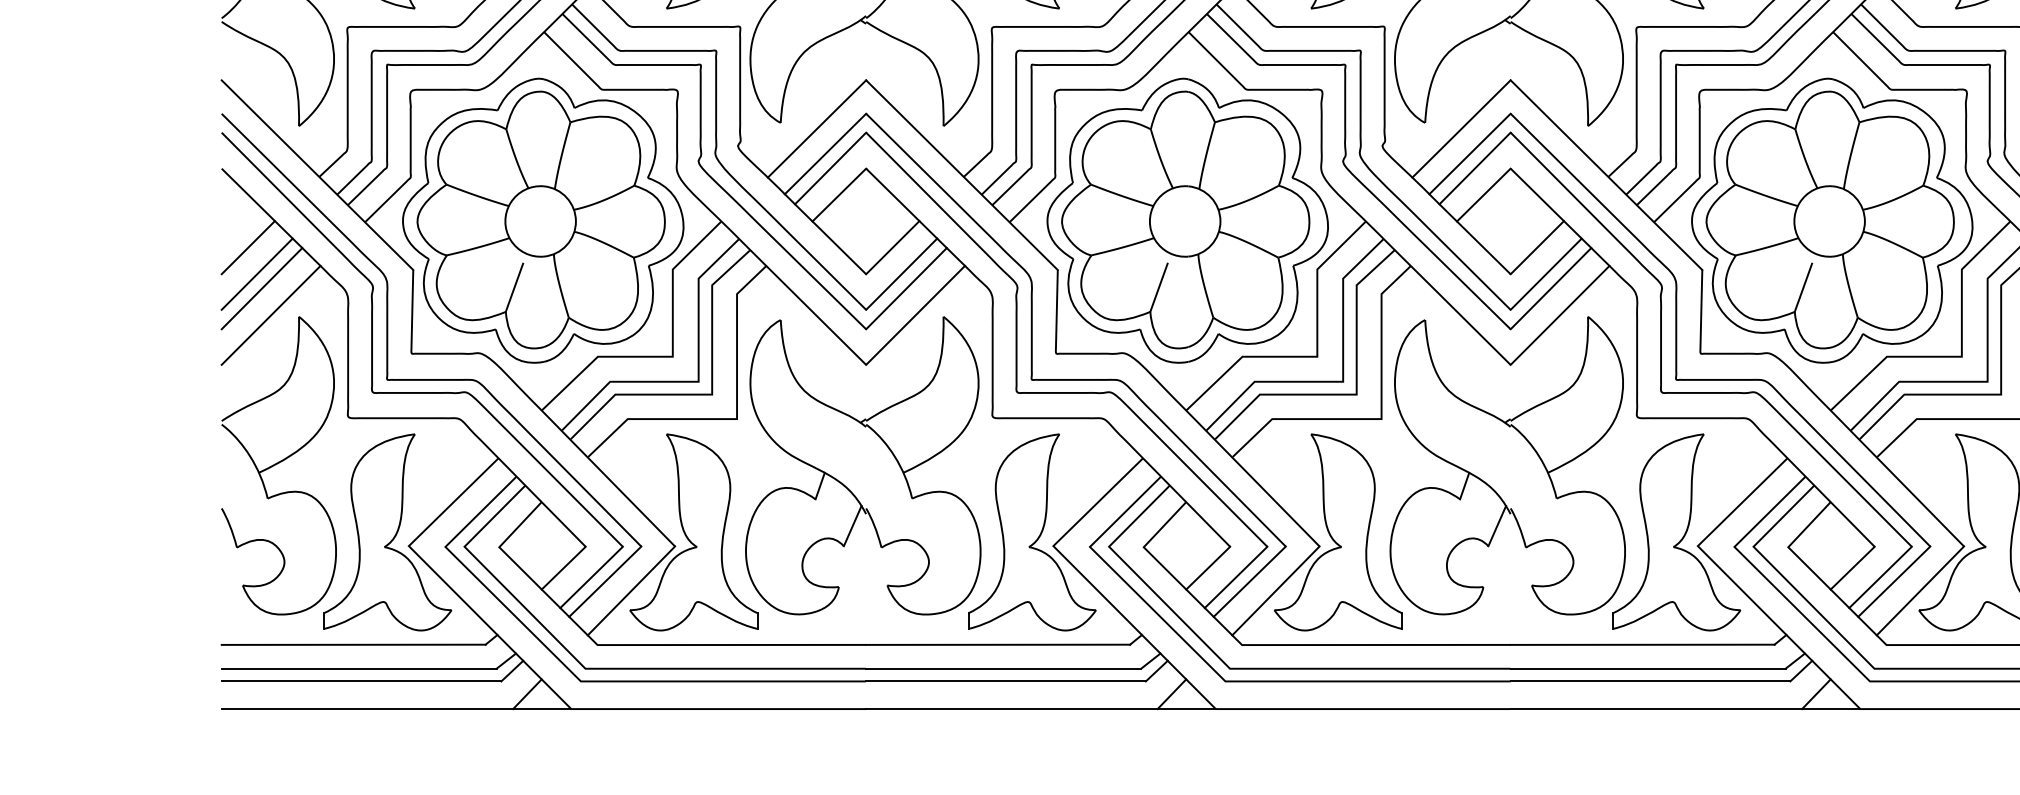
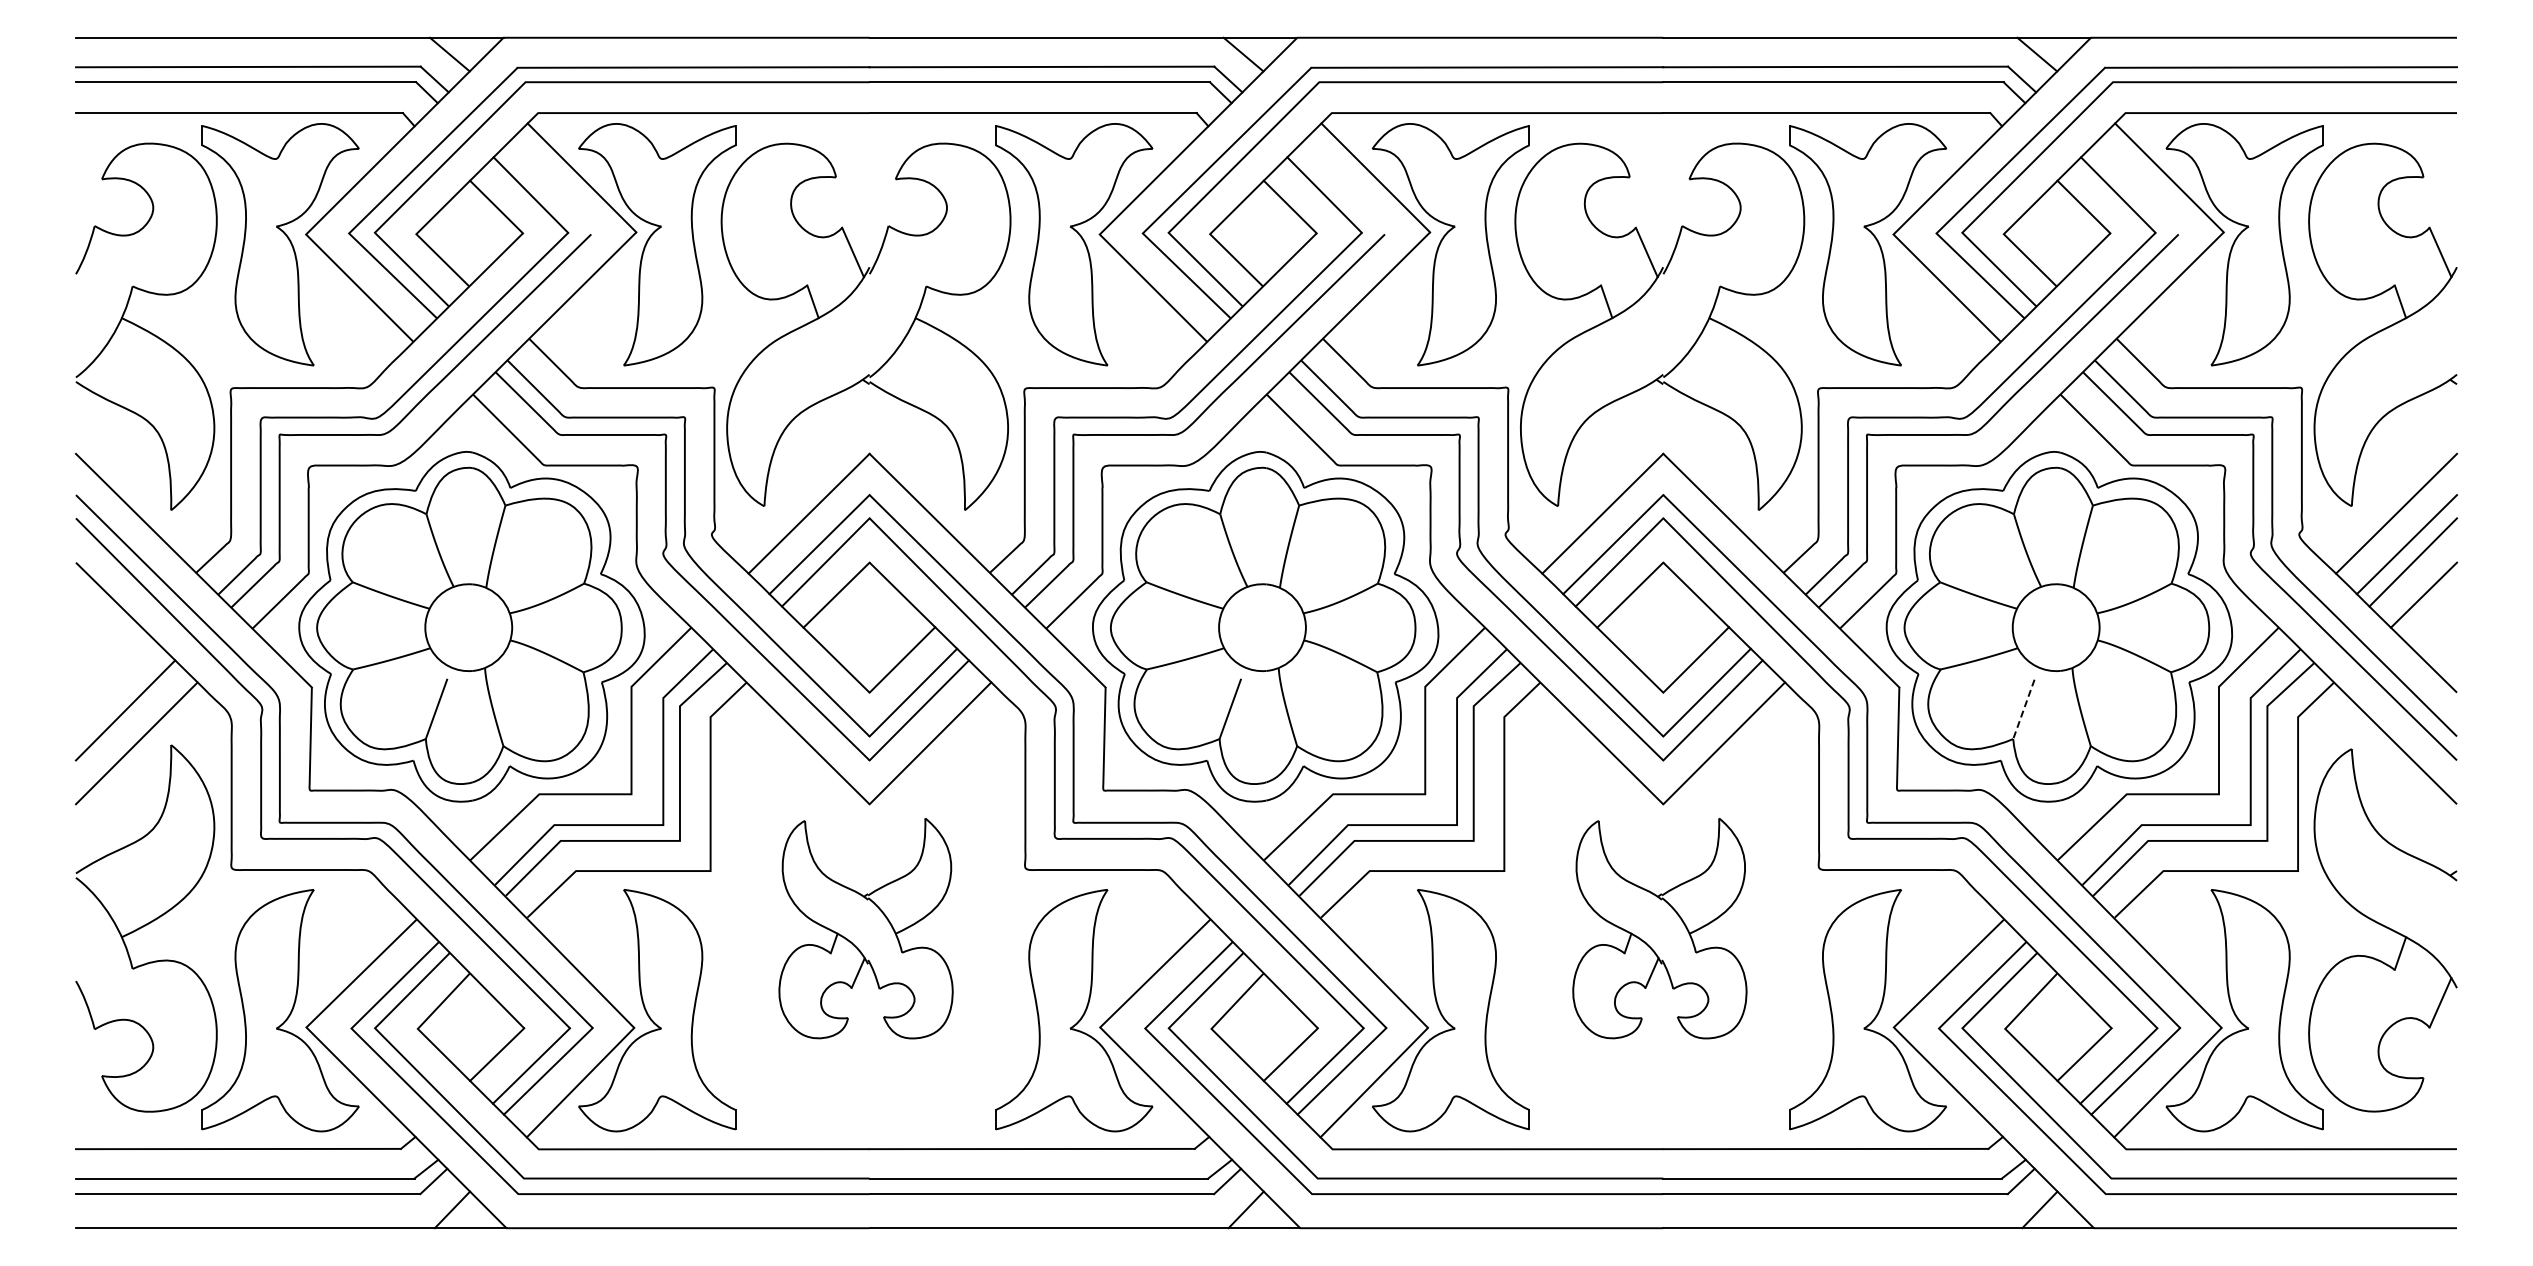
line: (248, 247) -> (108, 659), removed
line: (257, 274) -> (119, 692), removed
line: (1803, 287) -> (2023, 709), solid -> dashed
part: (862, 465) -> (865, 928), size x0.6
part: (1507, 465) -> (1659, 928), size x0.6

